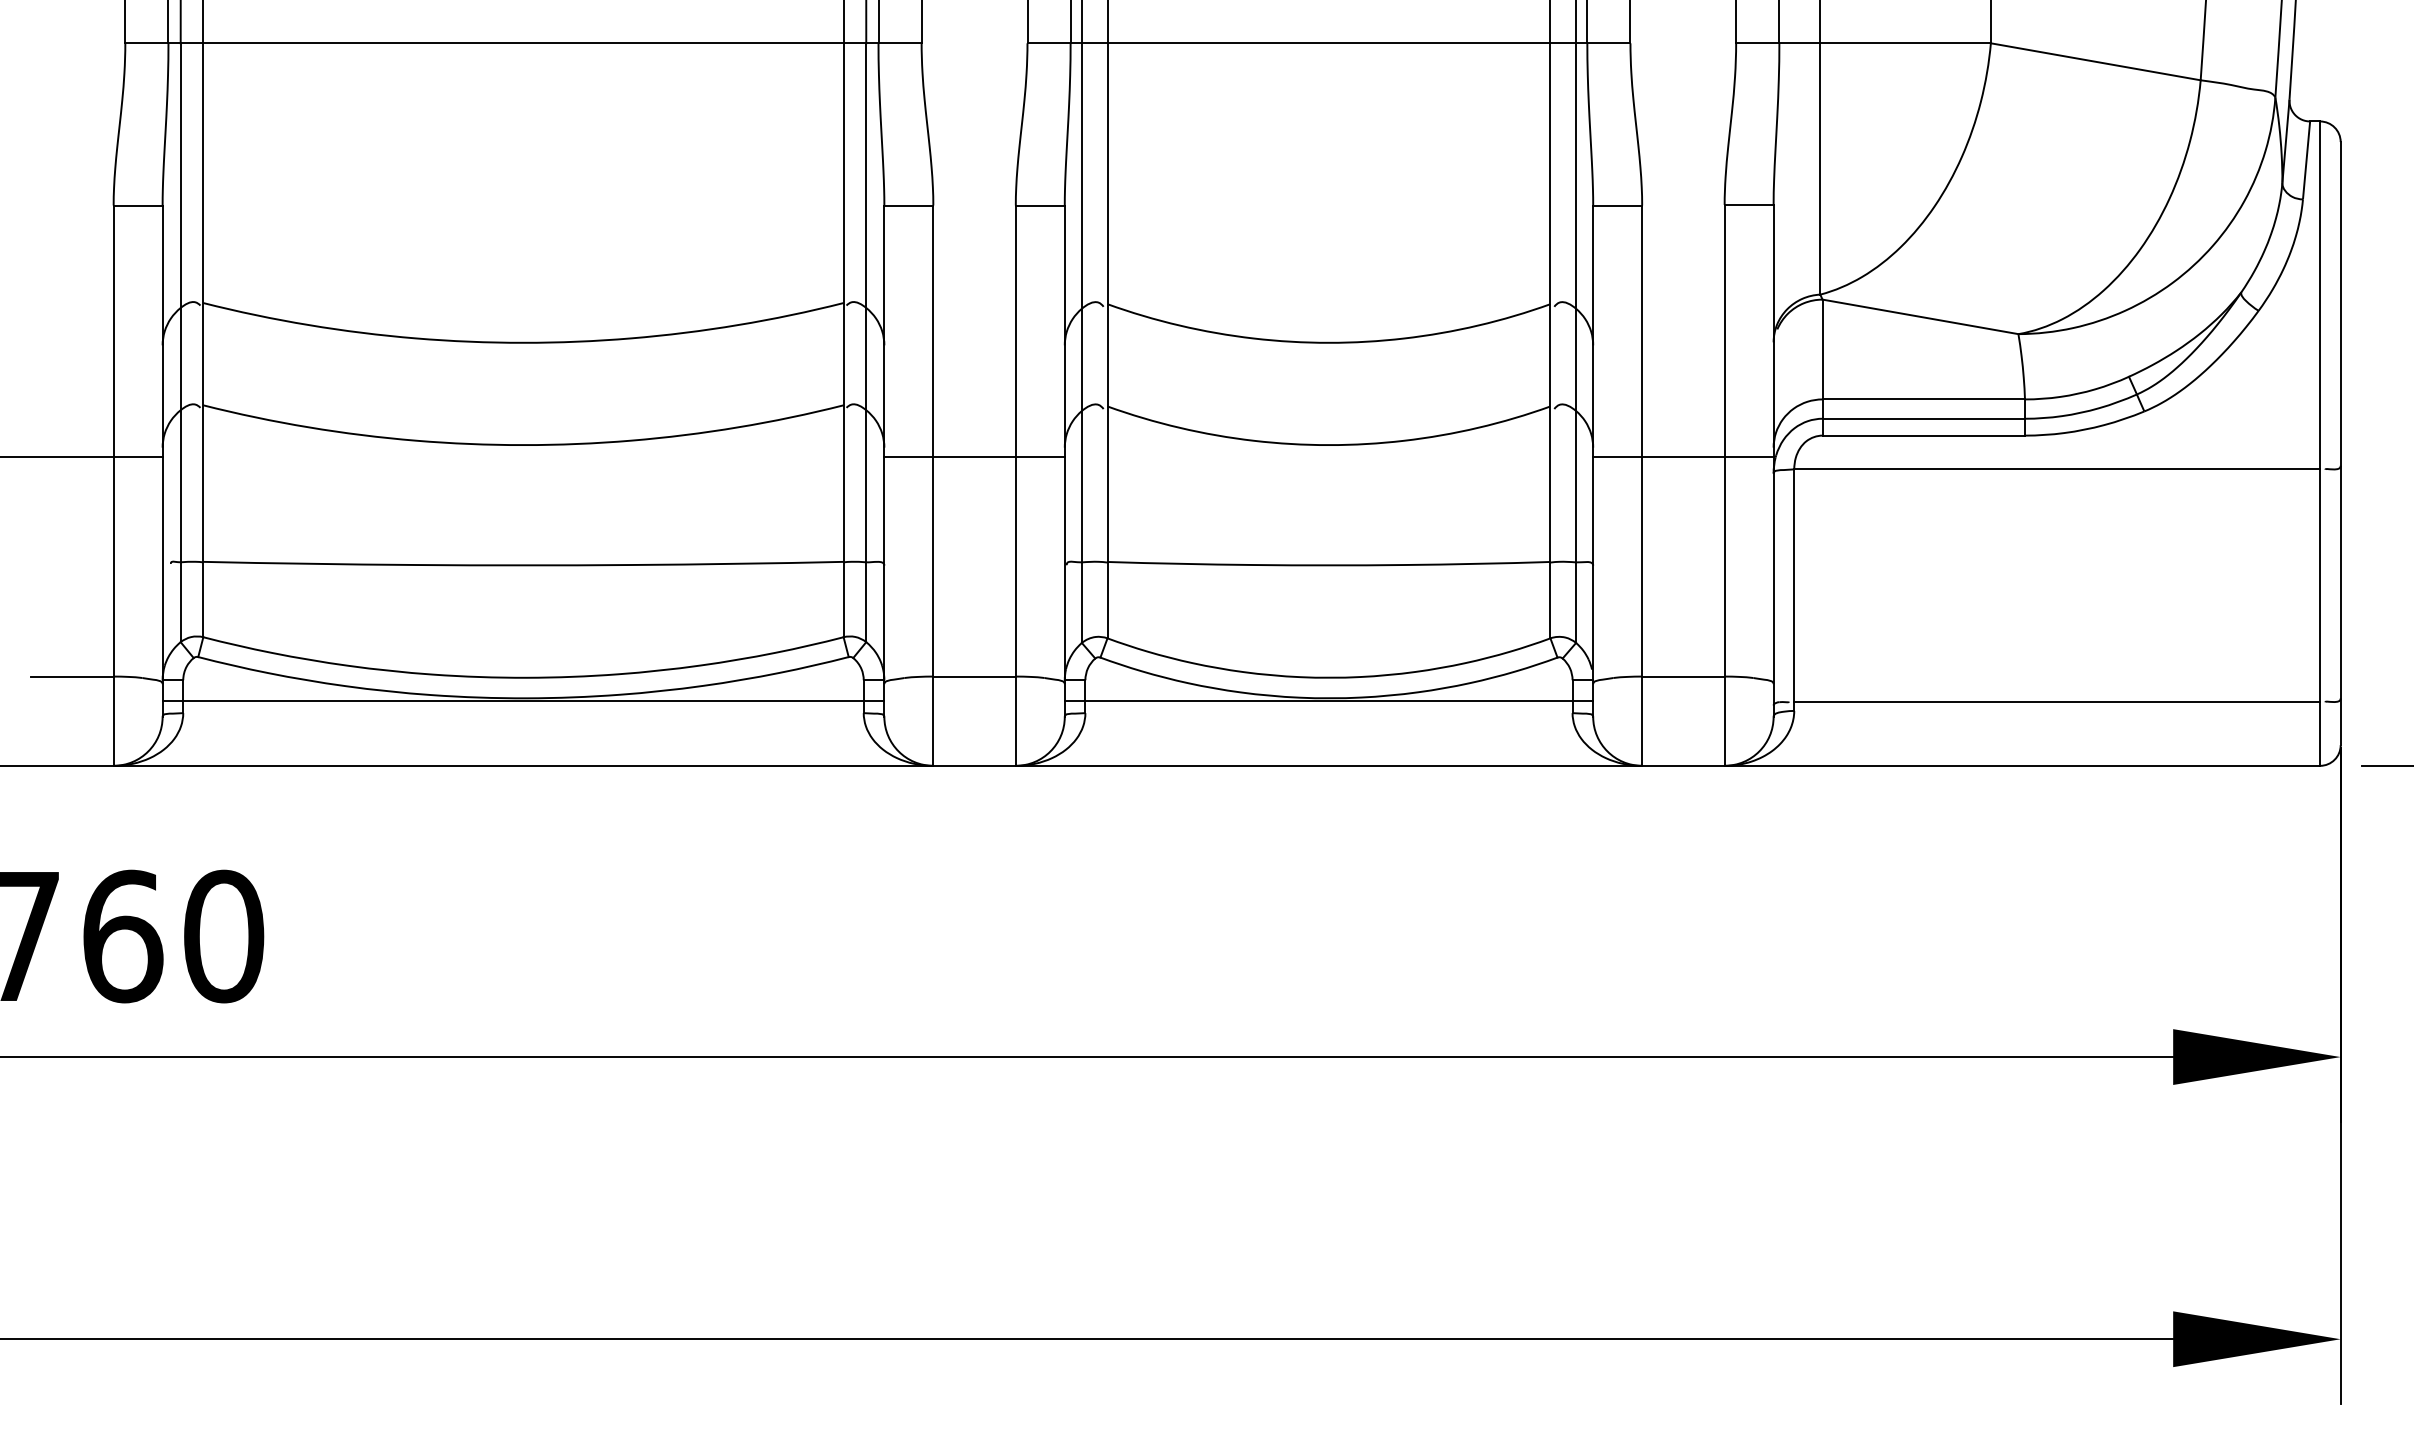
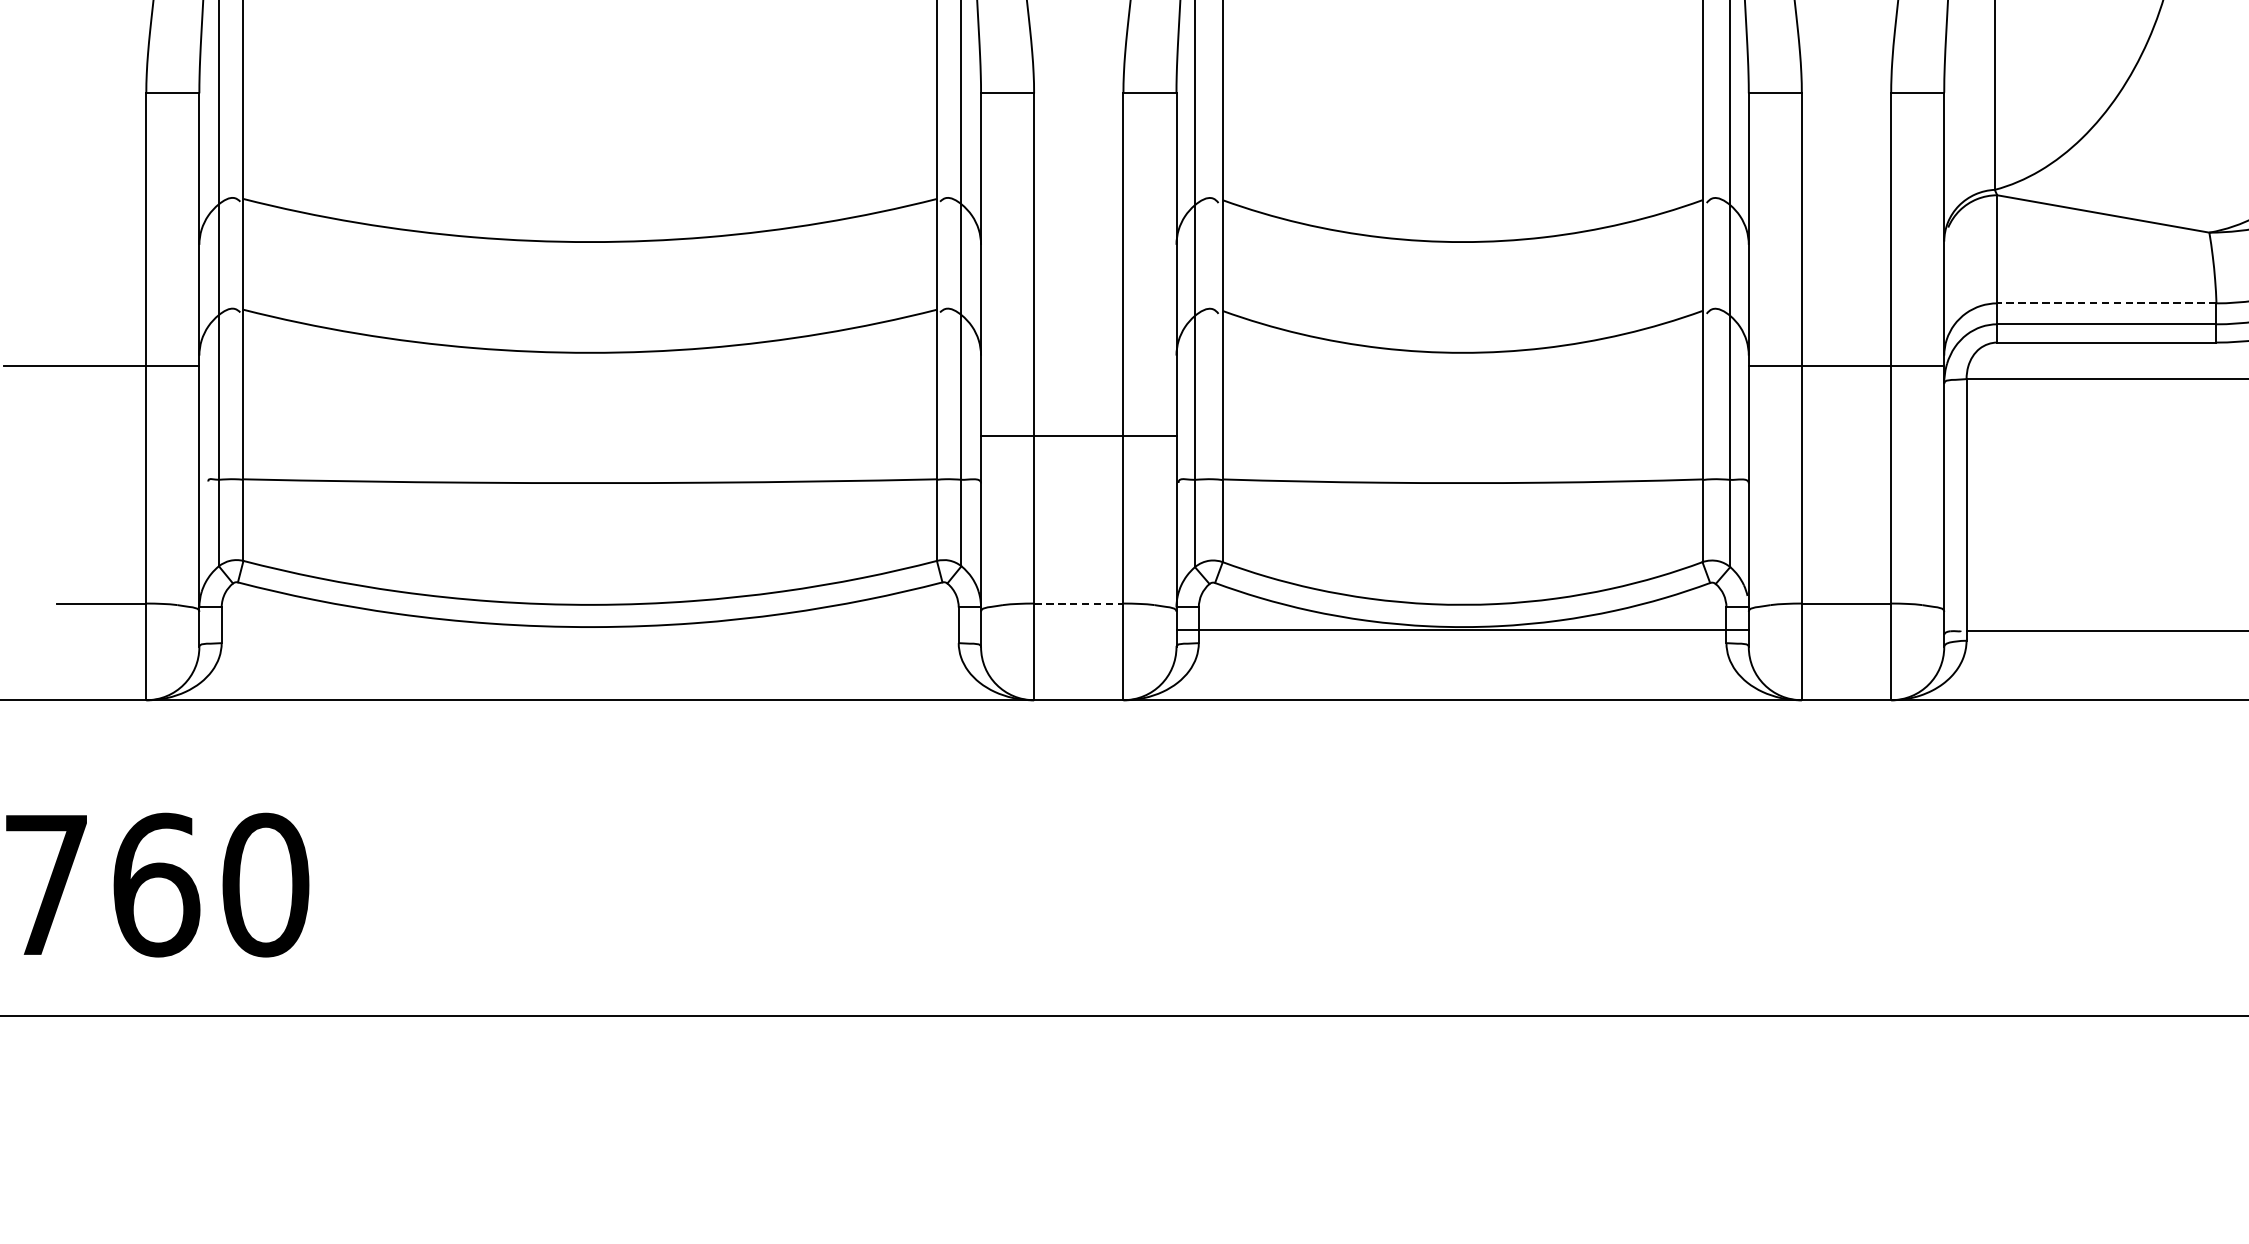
line: (1923, 399) -> (2106, 303), solid -> dashed
line: (974, 456) -> (1078, 435), moved
line: (975, 676) -> (1079, 603), solid -> dashed
line: (523, 701) -> (590, 630), removed

